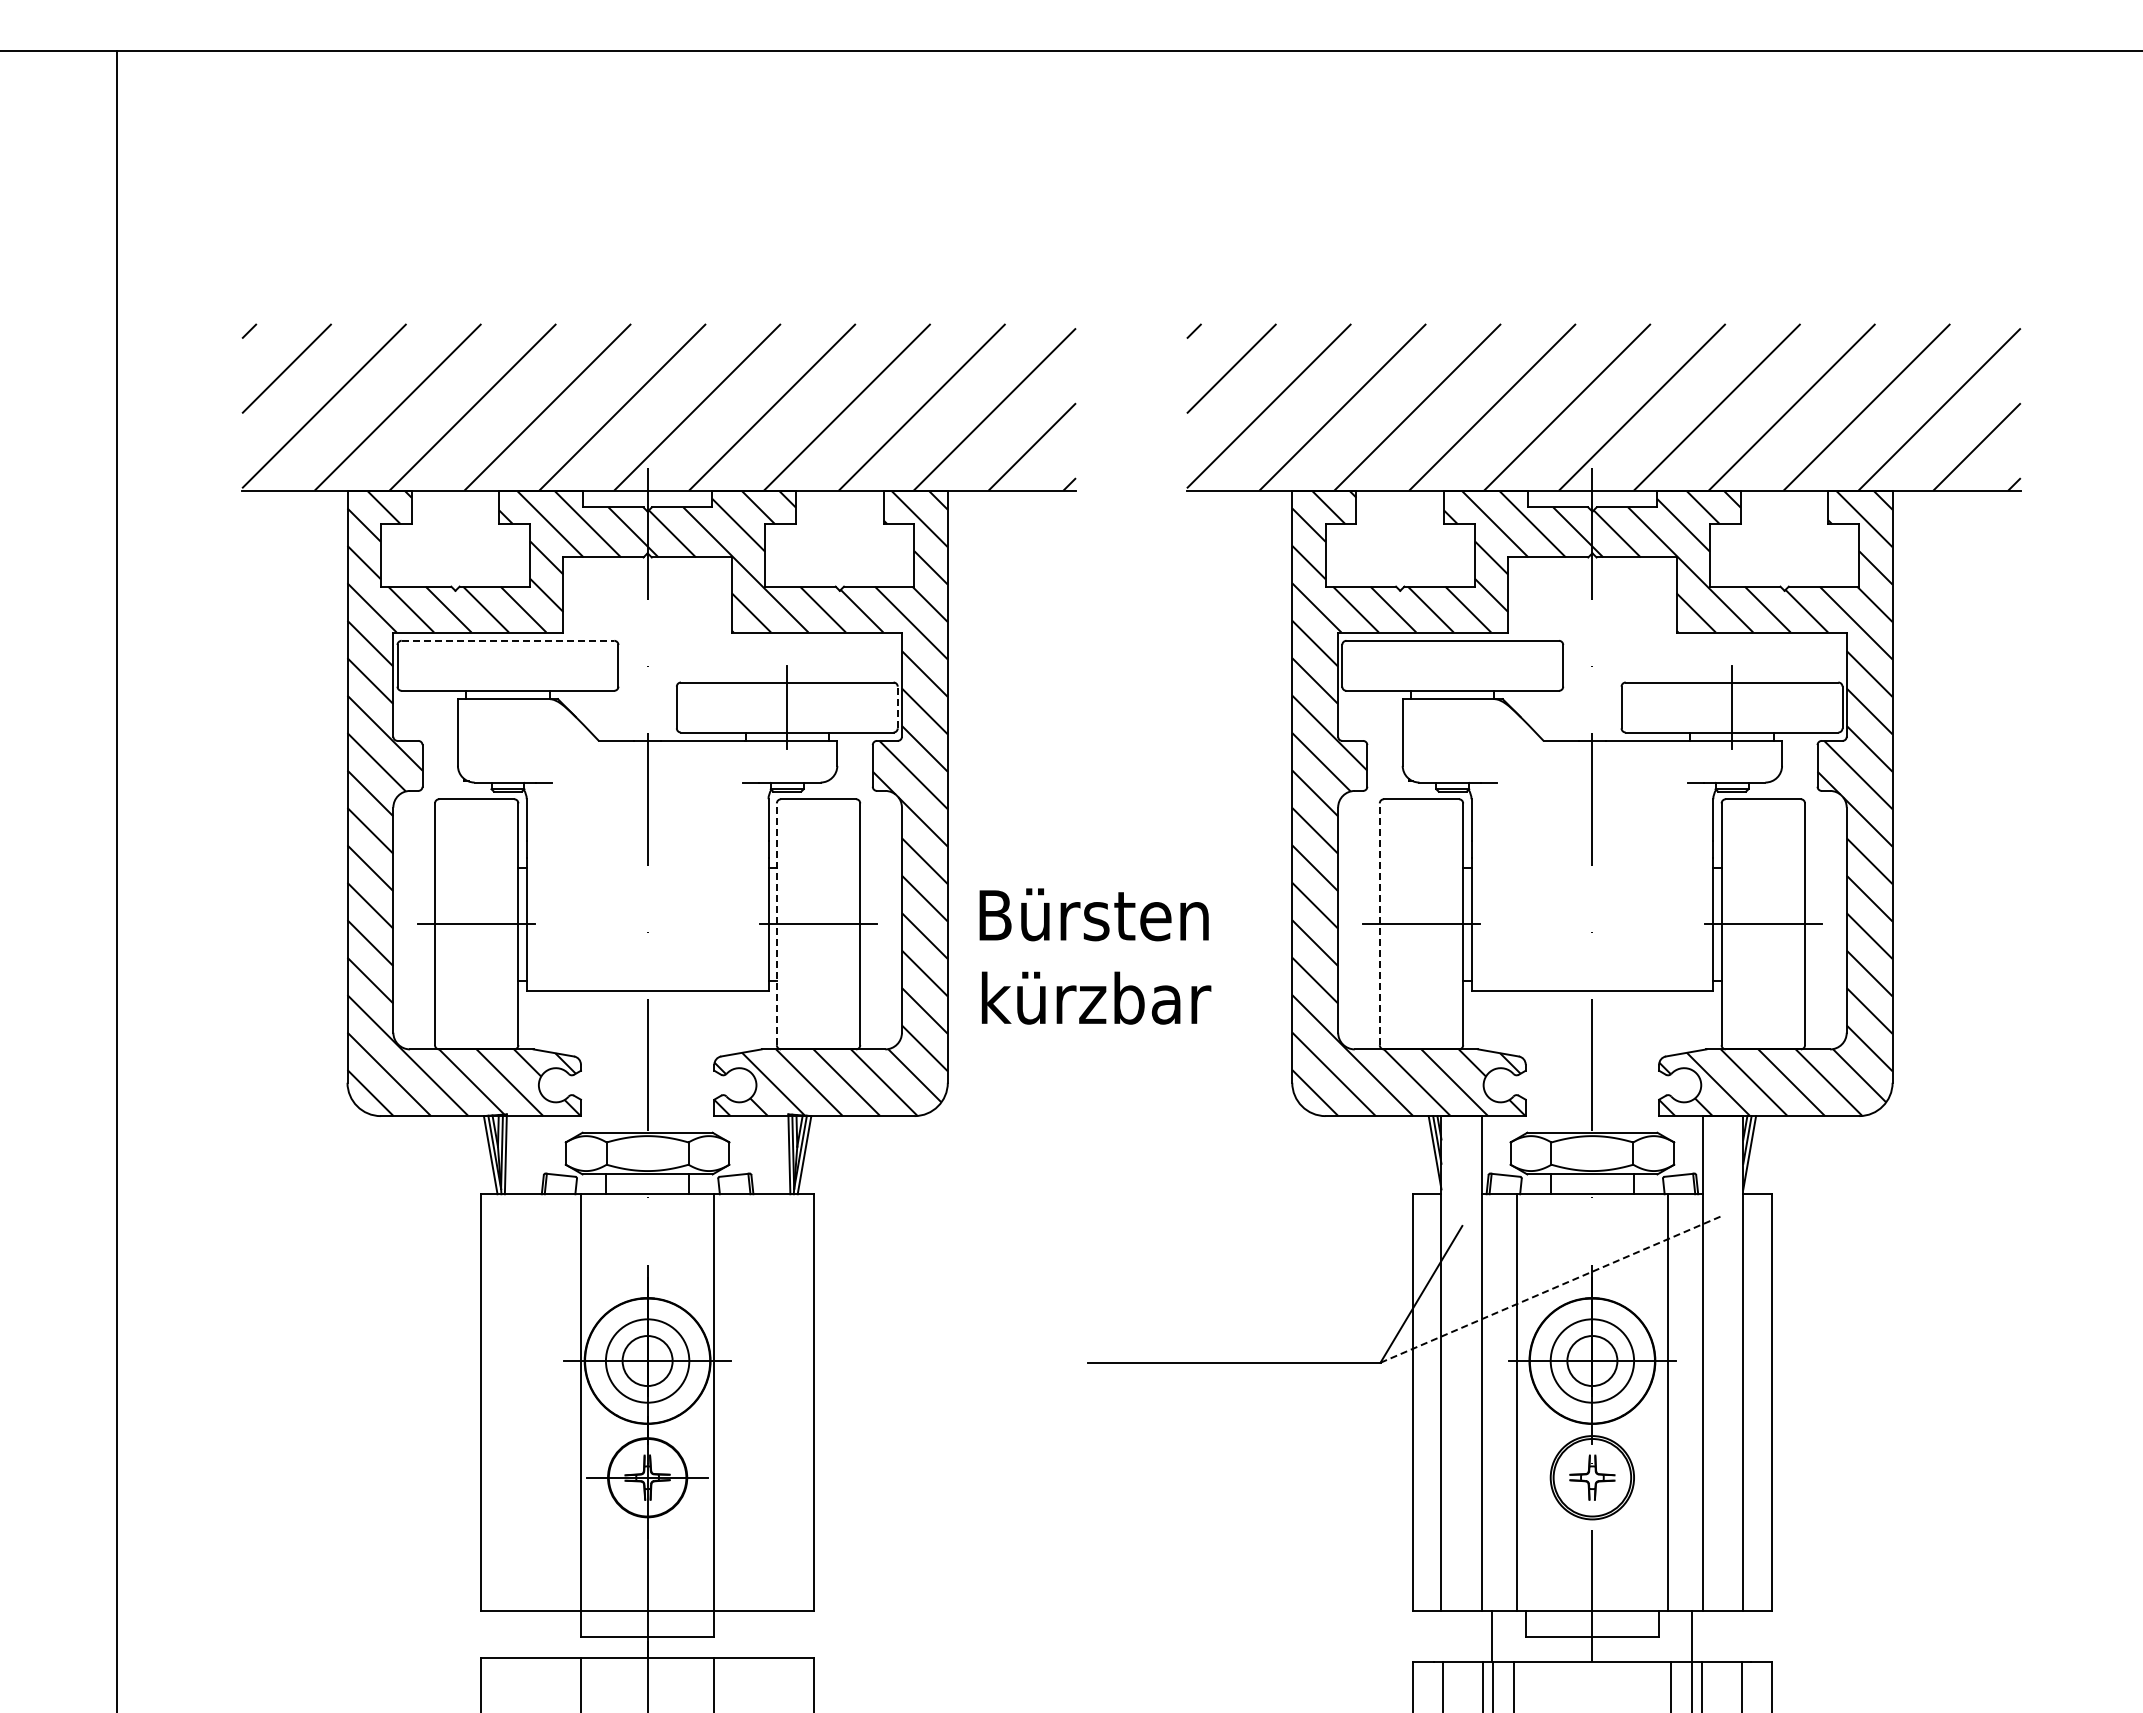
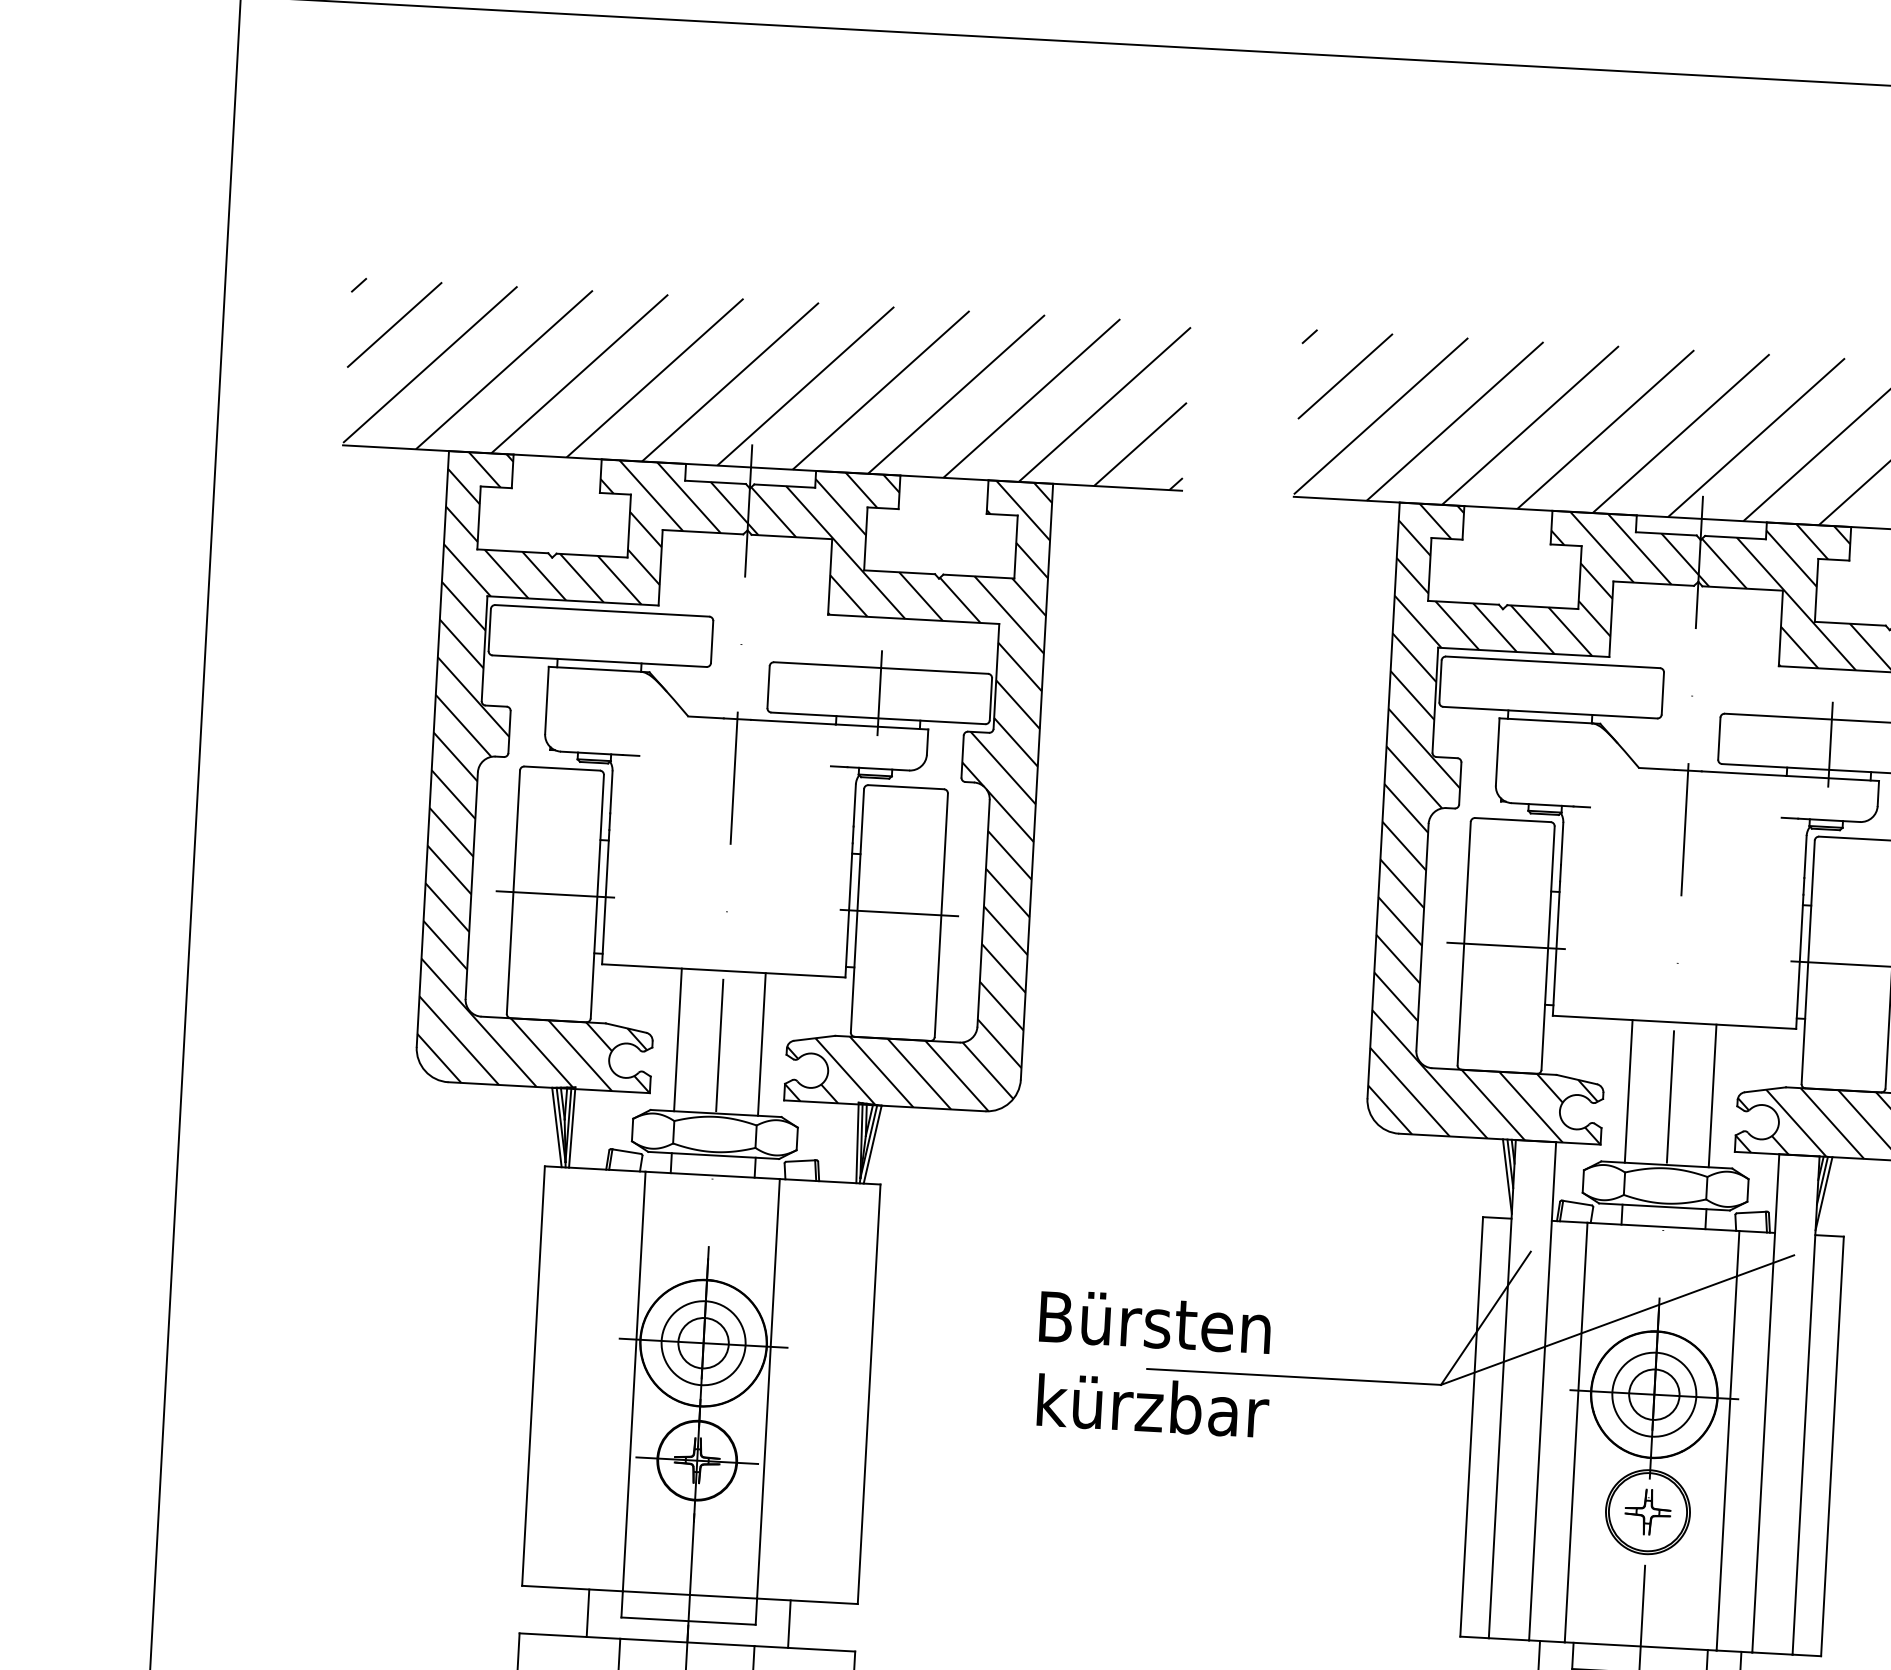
line: (508, 640) -> (602, 610), dashed -> solid
line: (897, 707) -> (990, 699), dashed -> solid
line: (776, 924) -> (857, 910), dashed -> solid
line: (1379, 924) -> (1463, 943), dashed -> solid
text: (1095, 956) -> (1154, 1364), moved
line: (605, 1061) -> (677, 1039), added
line: (689, 1061) -> (762, 1044), added
line: (1550, 1061) -> (1628, 1091), added
line: (1634, 1061) -> (1713, 1095), added
line: (1551, 1289) -> (1617, 1320), dashed -> solid
line: (547, 1634) -> (587, 1612), added
line: (747, 1634) -> (789, 1623), added

